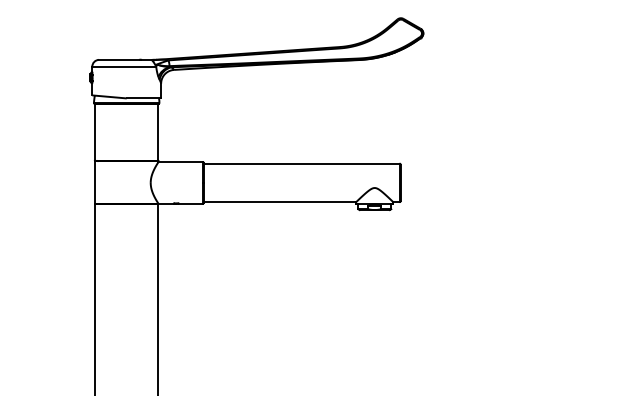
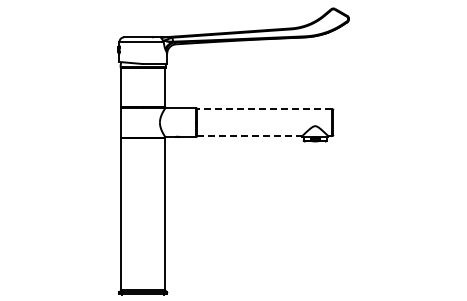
line: (301, 163) -> (264, 109), solid -> dashed
line: (279, 202) -> (249, 136), solid -> dashed

